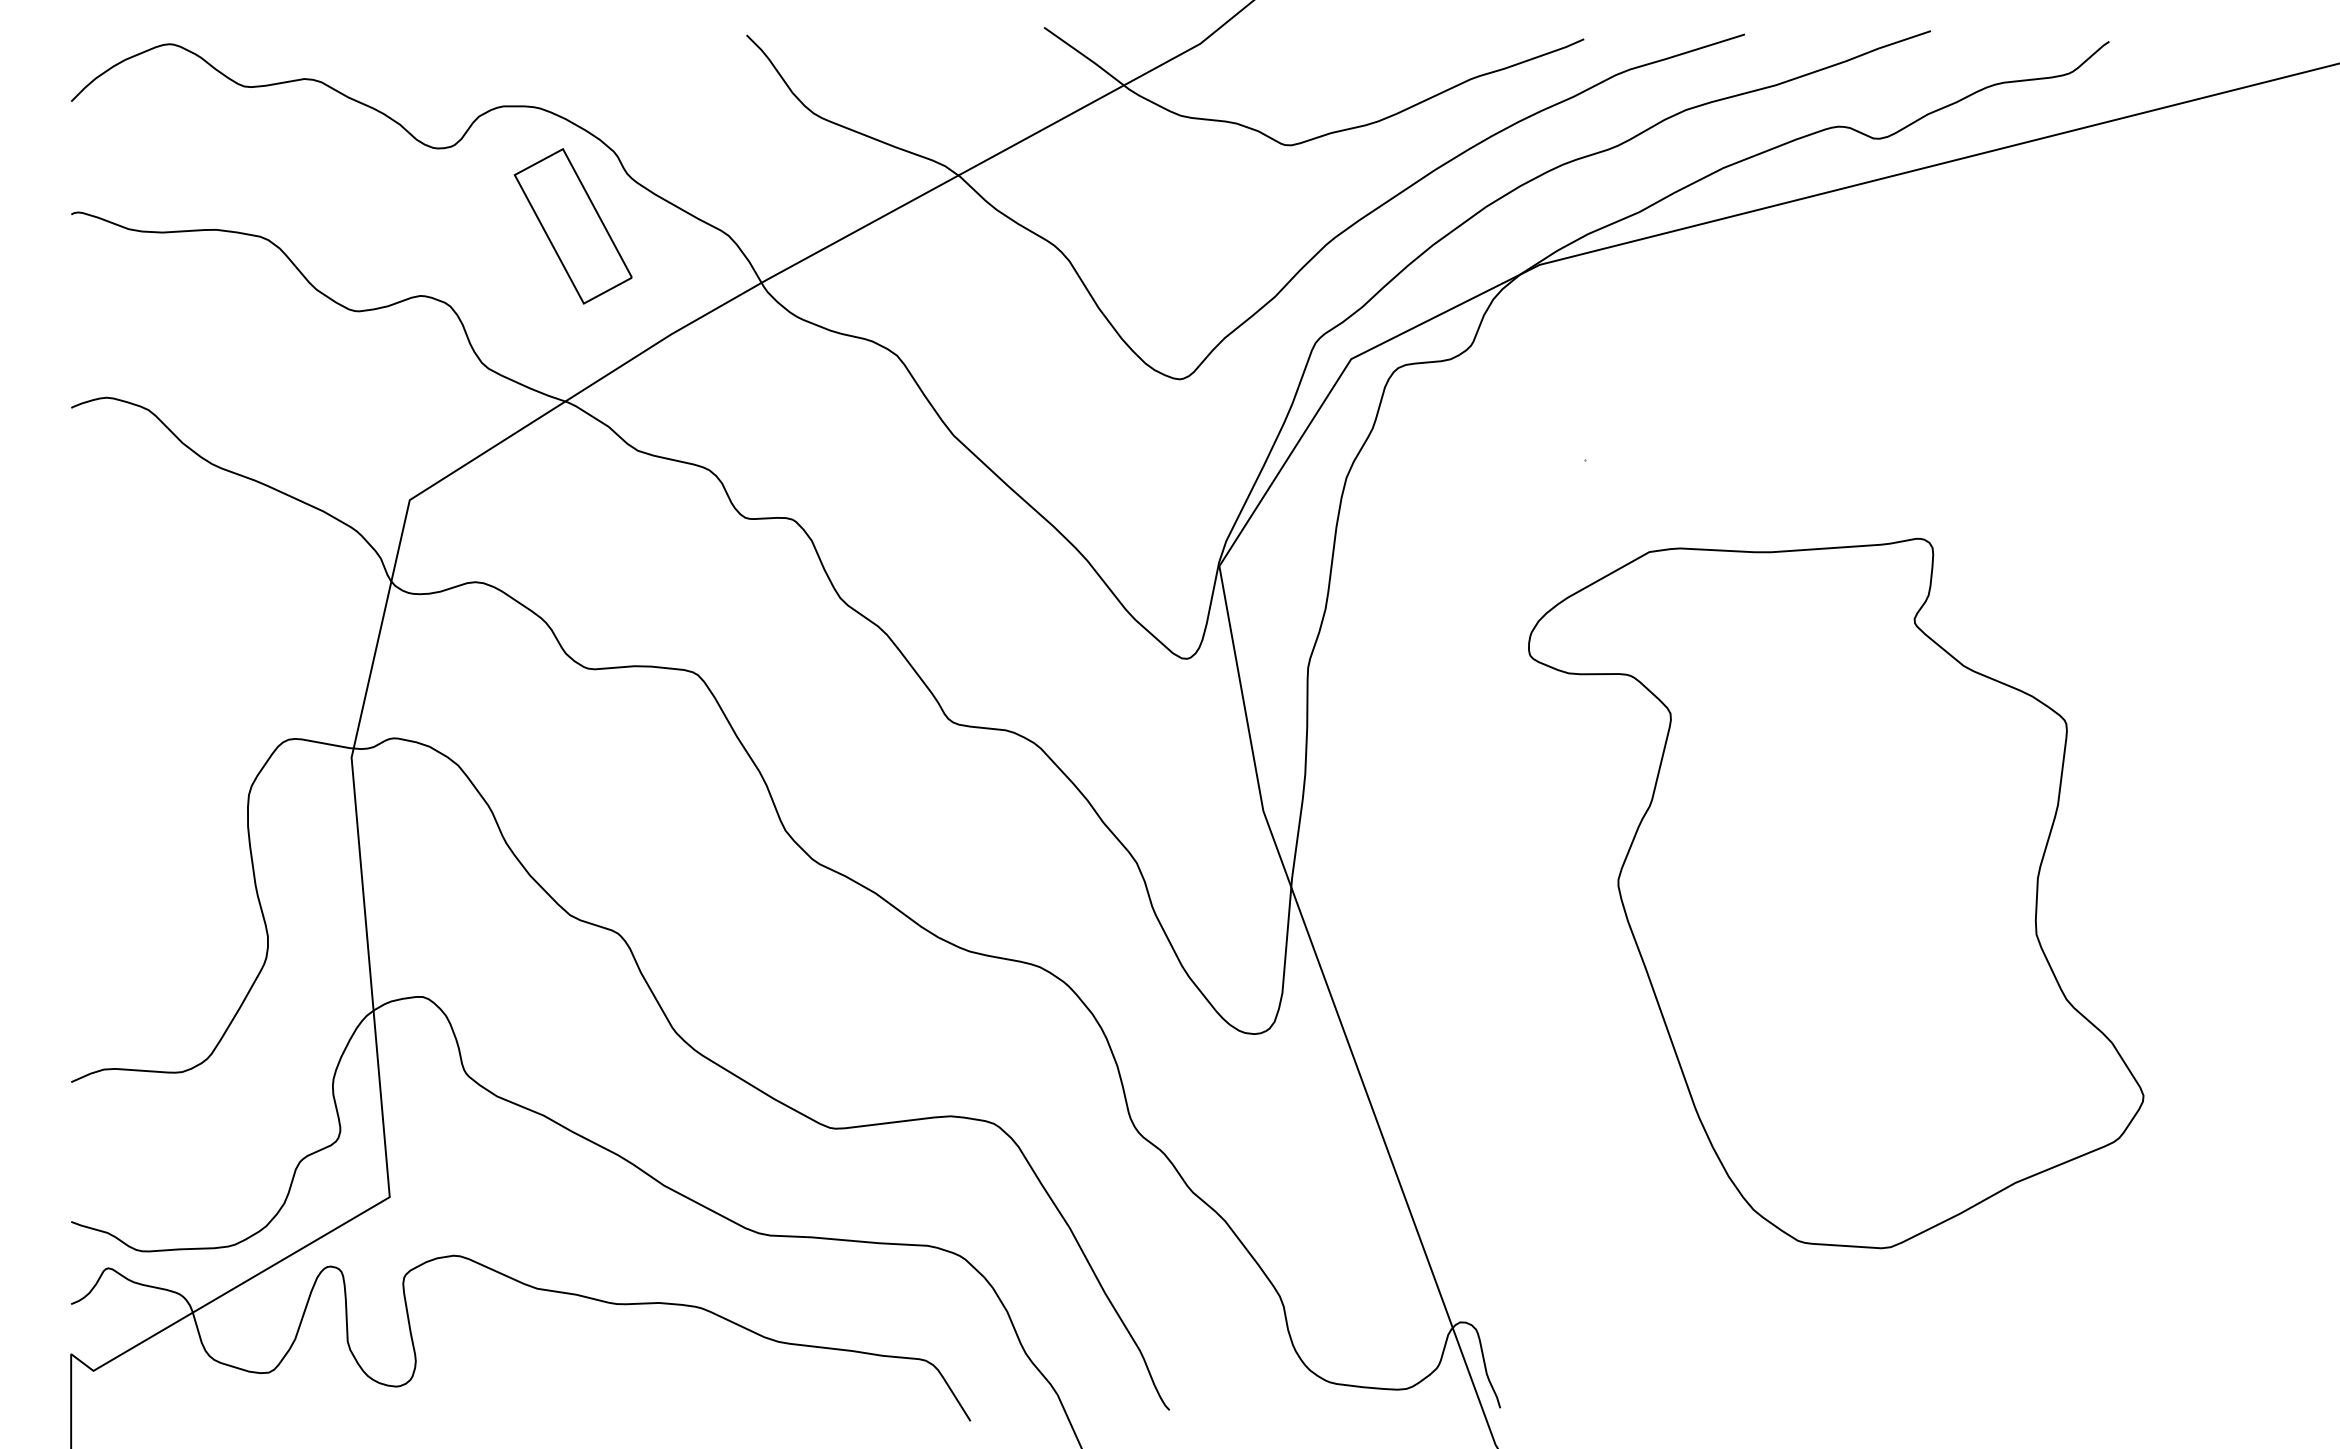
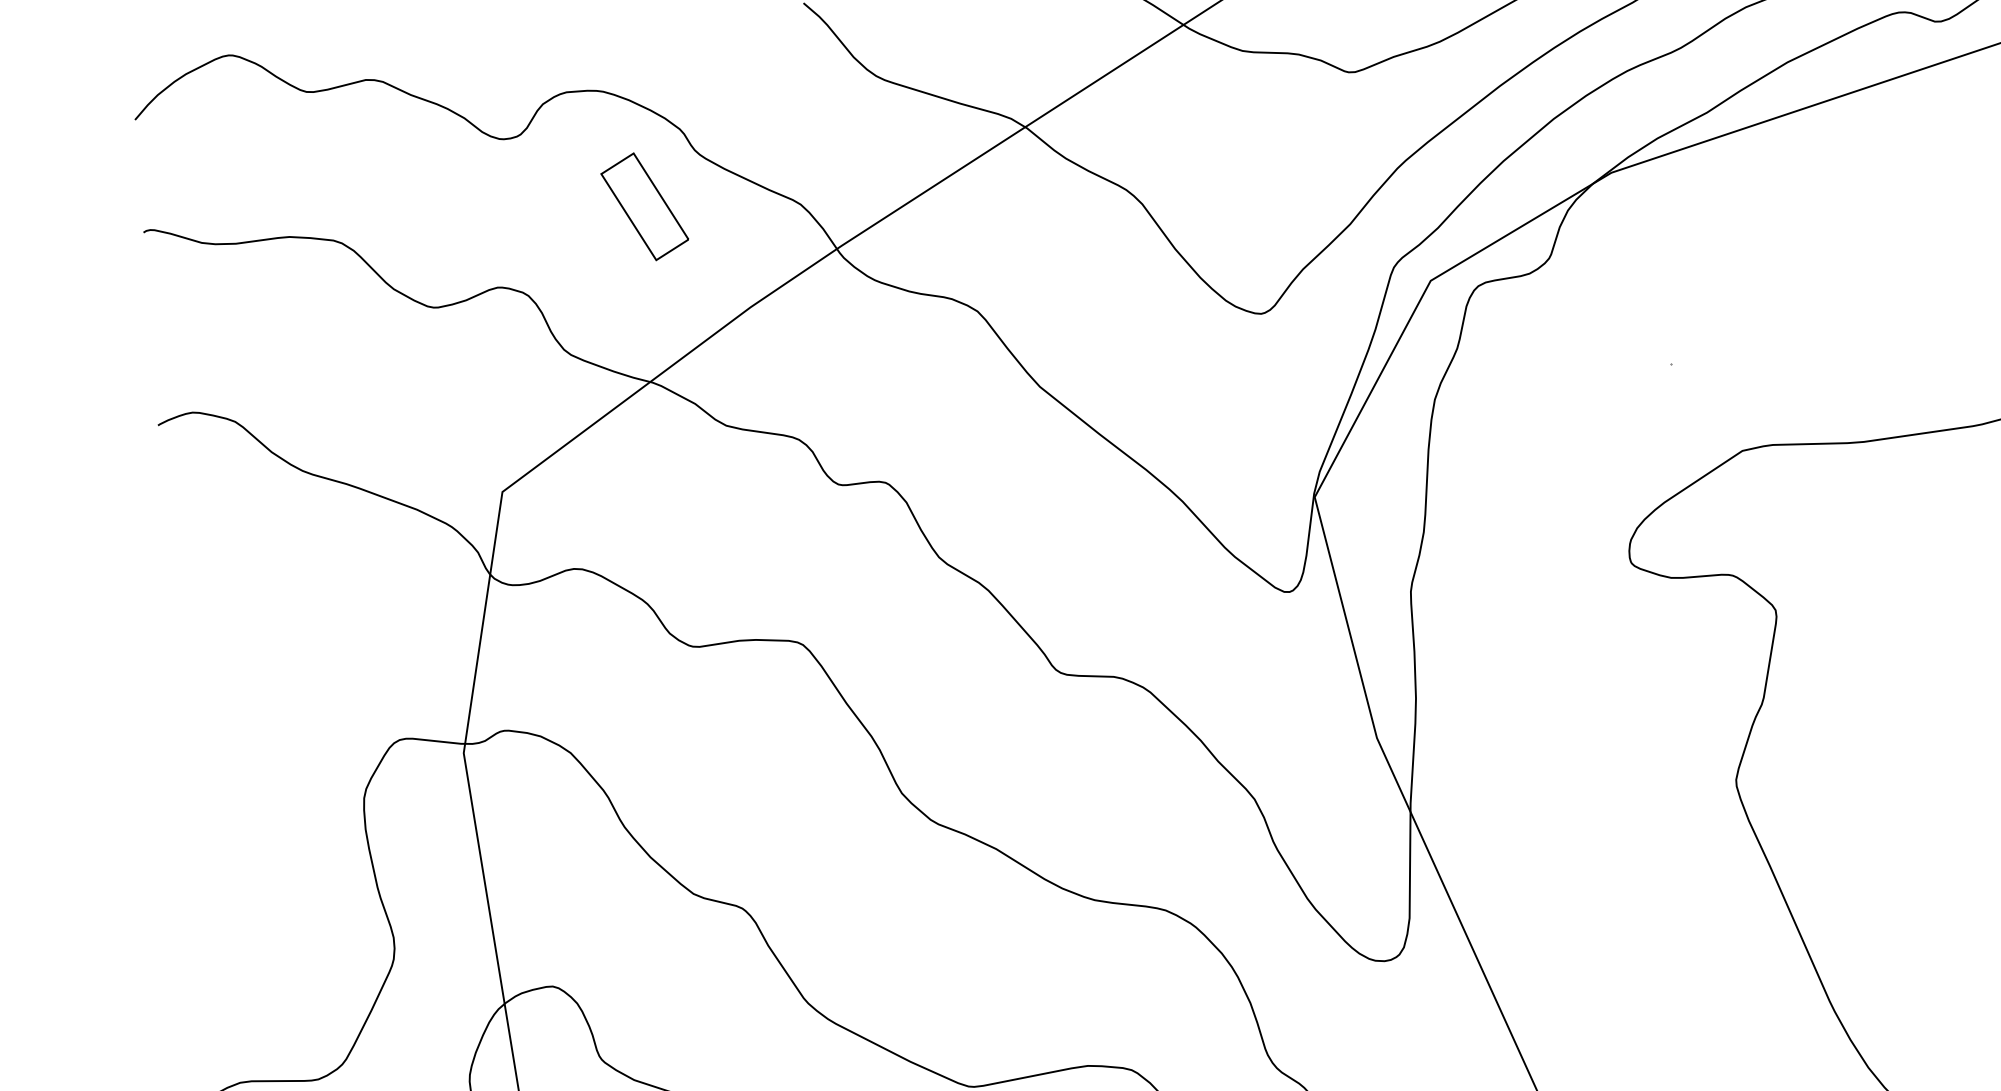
part: (572, 226) -> (644, 206), size x0.7

